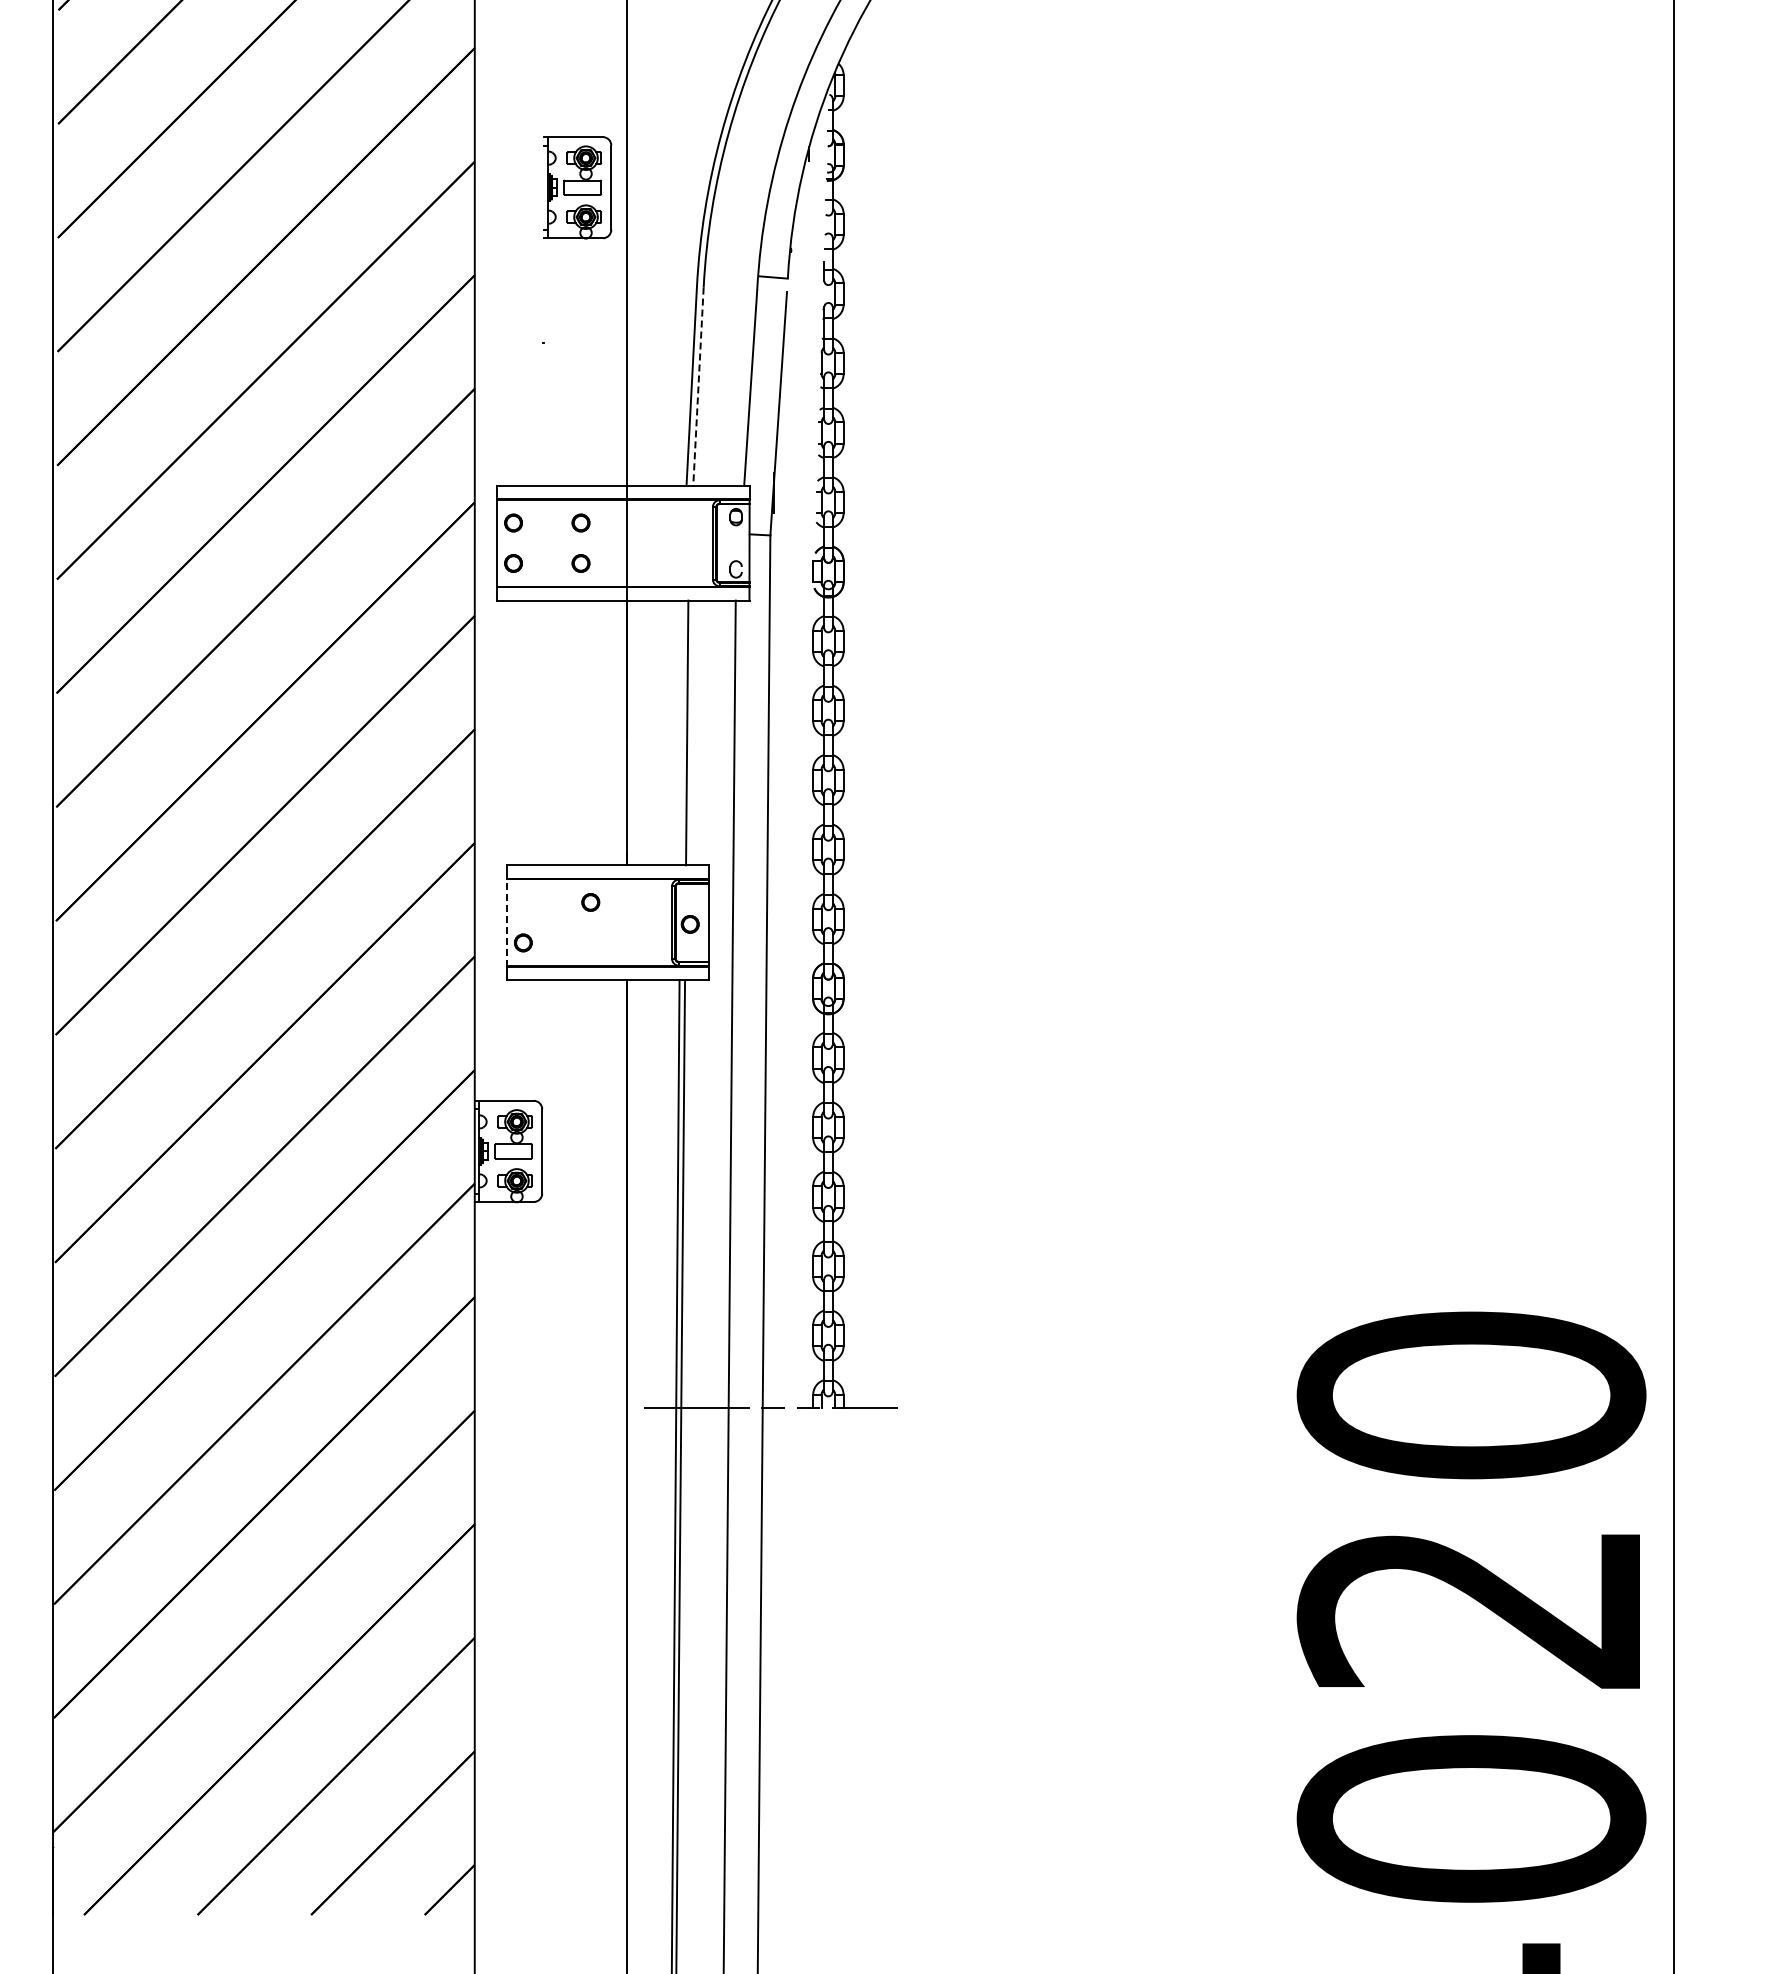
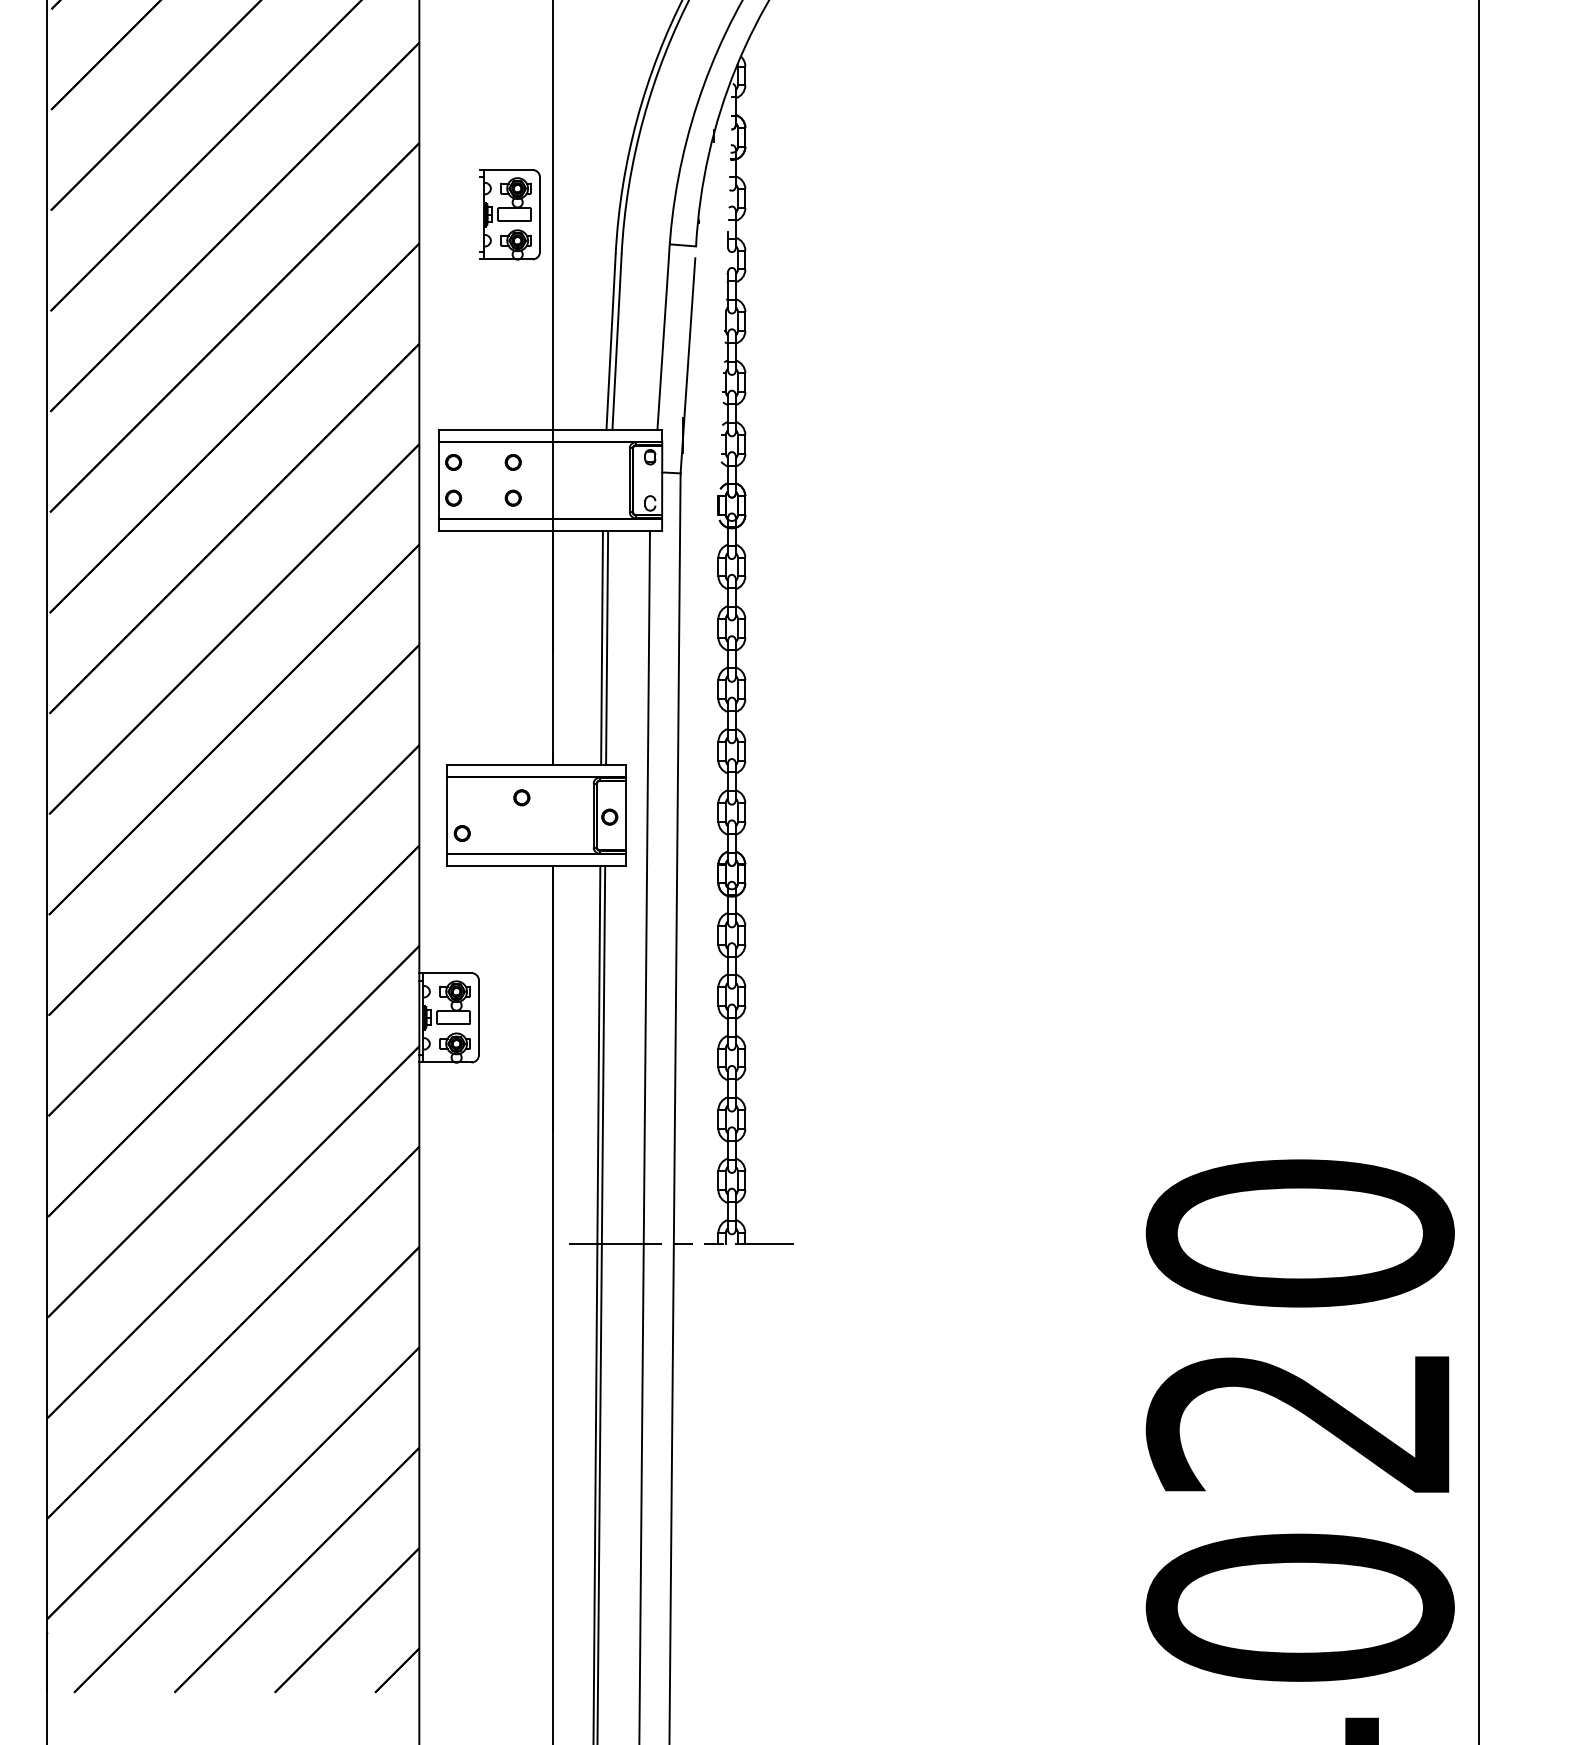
part: (577, 187) -> (510, 214), moved
line: (698, 387) -> (617, 342), dashed -> solid
line: (681, 732) -> (602, 647), added
line: (506, 922) -> (447, 815), dashed -> solid

